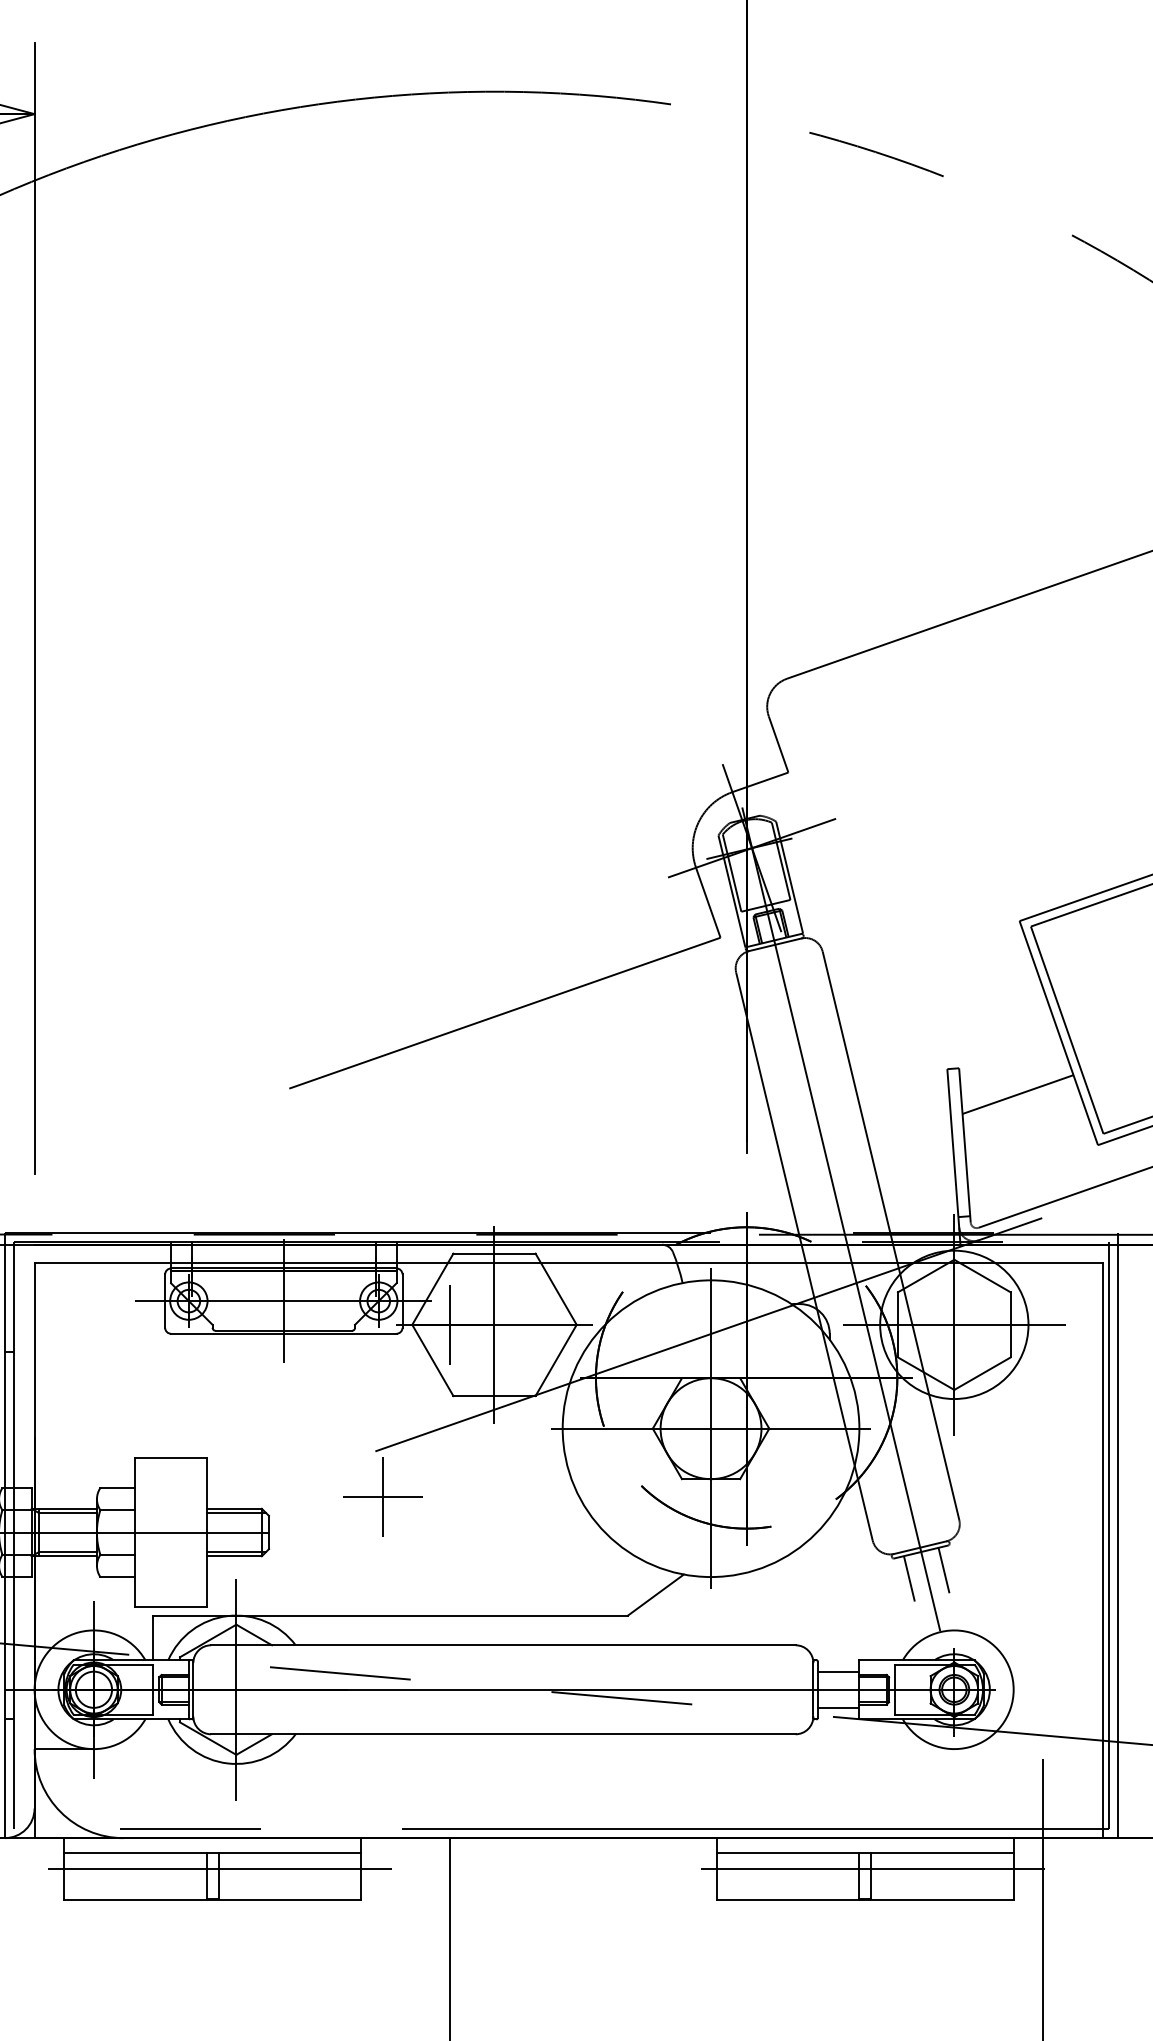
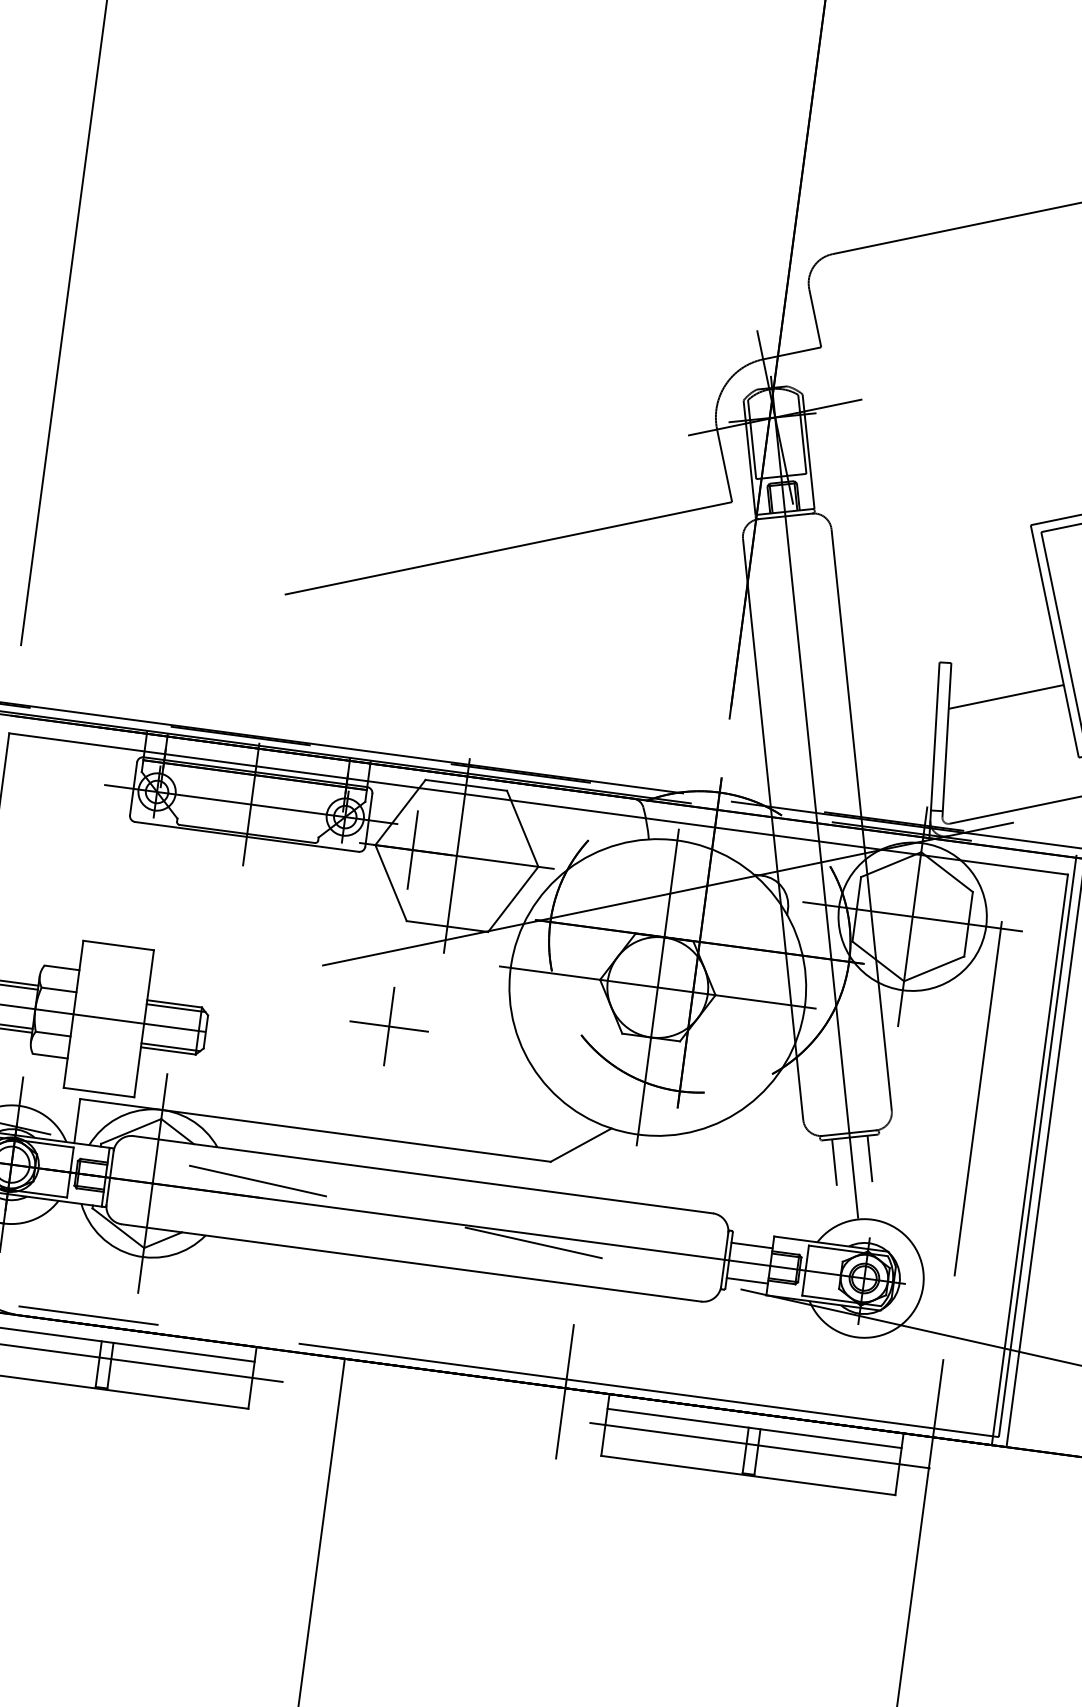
part: (382, 1496) -> (388, 1026), moved
line: (1043, 1496) -> (978, 1098), added
line: (672, 1841) -> (564, 1391), added

